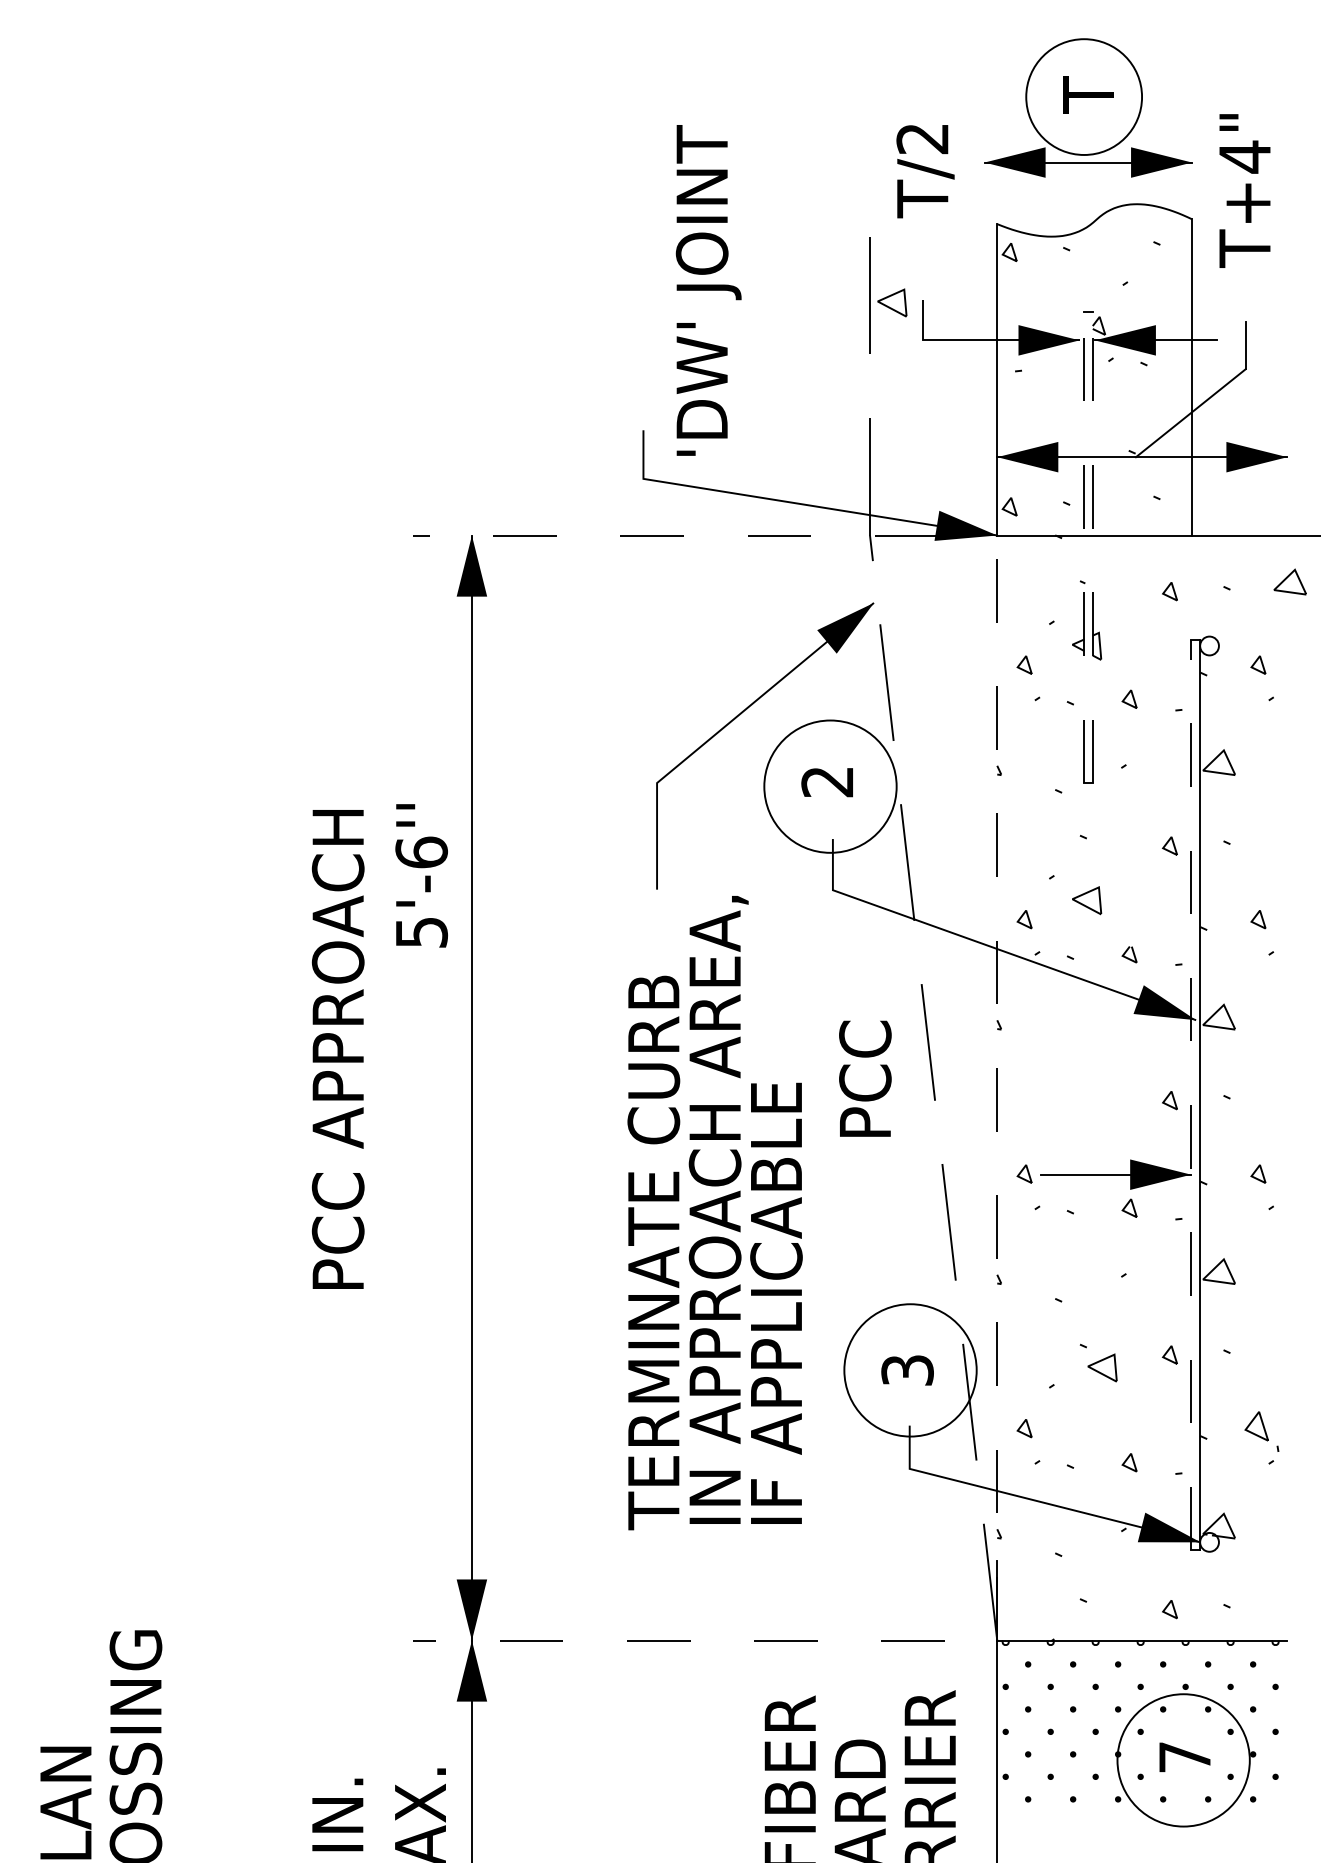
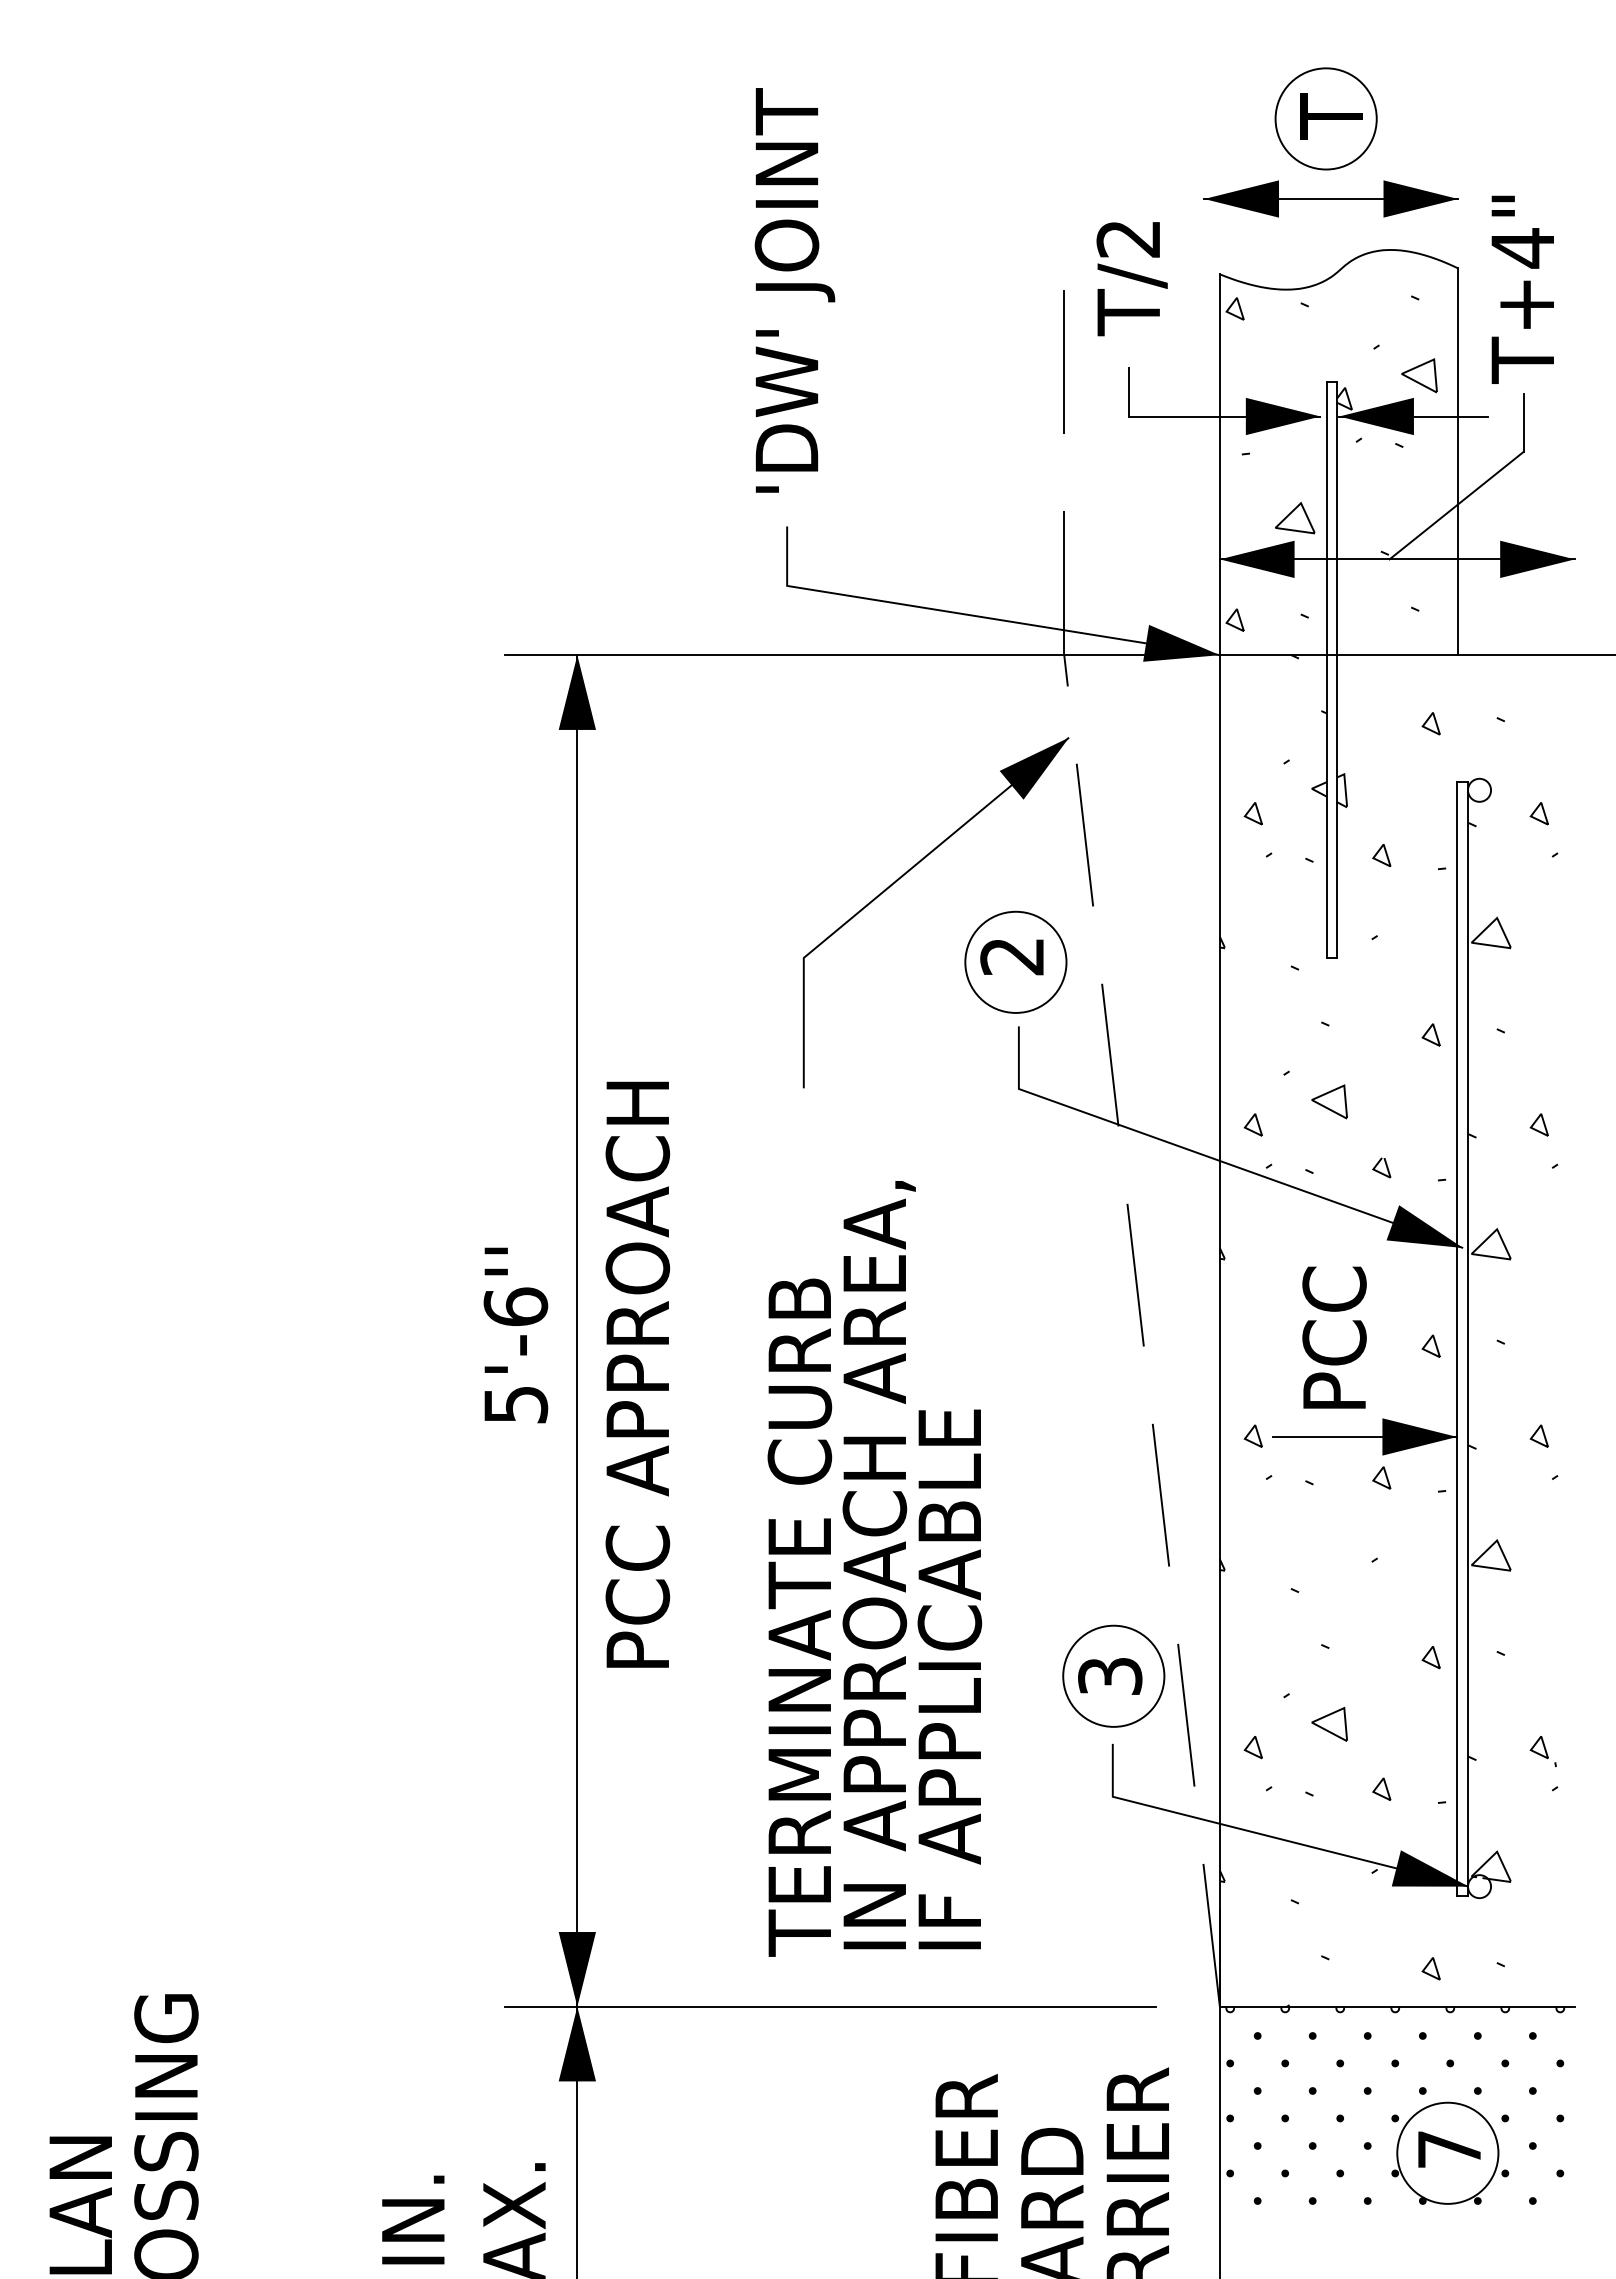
circle: (1083, 96) -> (1325, 118), size x0.71
text: (924, 171) -> (1131, 279), moved
text: (1244, 190) -> (1522, 289), moved
text: (708, 290) -> (794, 290), moved
line: (889, 306) -> (1416, 380), moved
line: (675, 535) -> (826, 655), dashed -> solid
line: (1084, 548) -> (1326, 670), dashed -> solid
line: (1092, 548) -> (1336, 670), dashed -> solid
line: (1287, 578) -> (1291, 513), moved
circle: (830, 785) -> (1015, 961), size x0.62
text: (421, 875) -> (515, 1335), moved
text: (337, 1049) -> (637, 1374), moved
text: (865, 1078) -> (1334, 1337), moved
line: (996, 1087) -> (1219, 1330), dashed -> solid
line: (1191, 1095) -> (1457, 1339), dashed -> solid
text: (714, 1212) -> (874, 1568), moved
circle: (910, 1369) -> (1113, 1675), size x0.62
line: (1100, 1372) -> (1327, 1729), moved
part: (1261, 1431) -> (1542, 1751), size x0.62
line: (678, 1640) -> (830, 2006), dashed -> solid
circle: (1183, 1759) -> (1447, 2152), size x0.62

